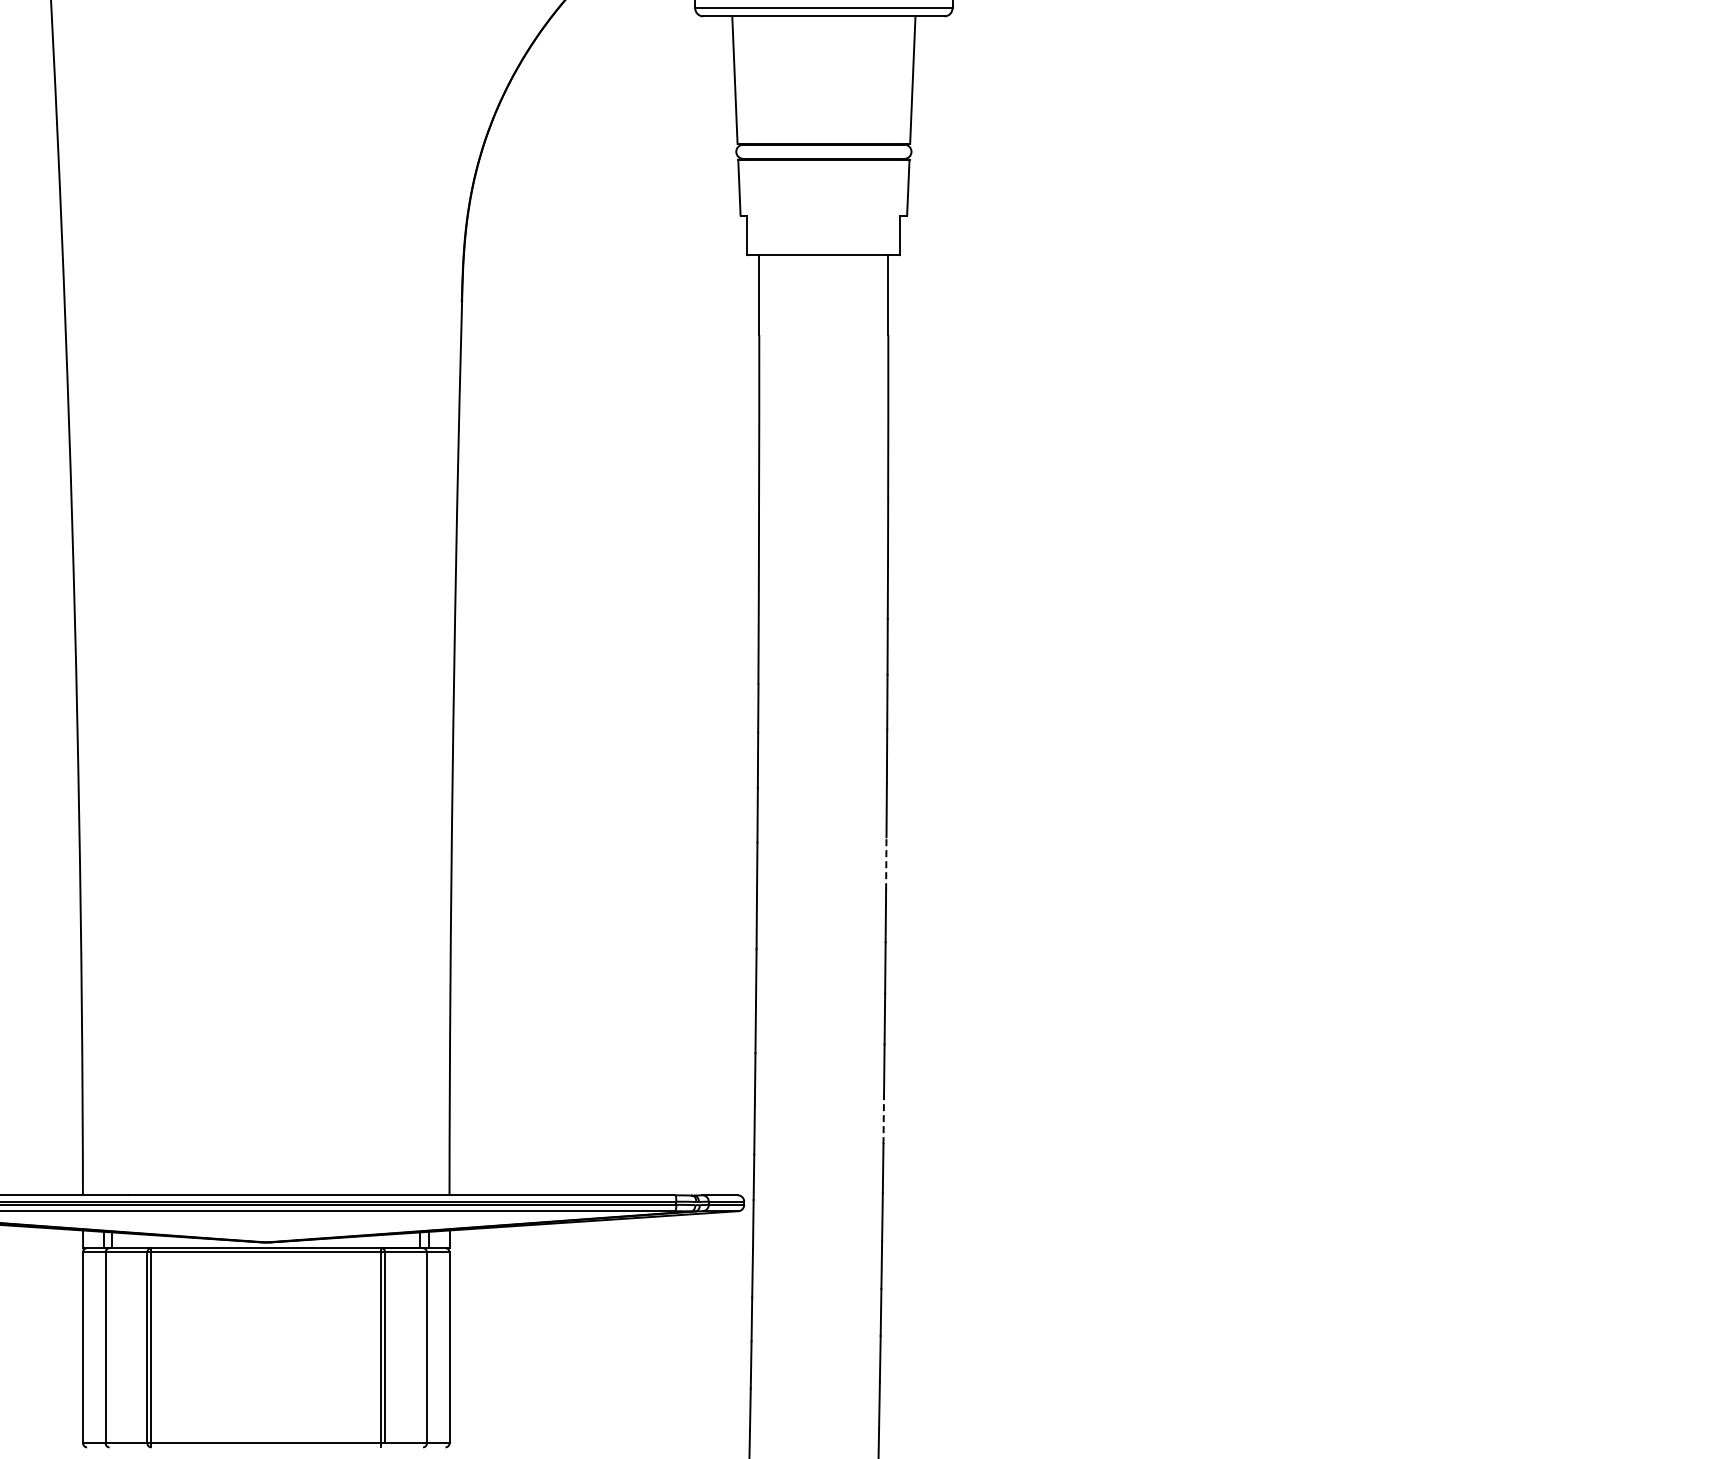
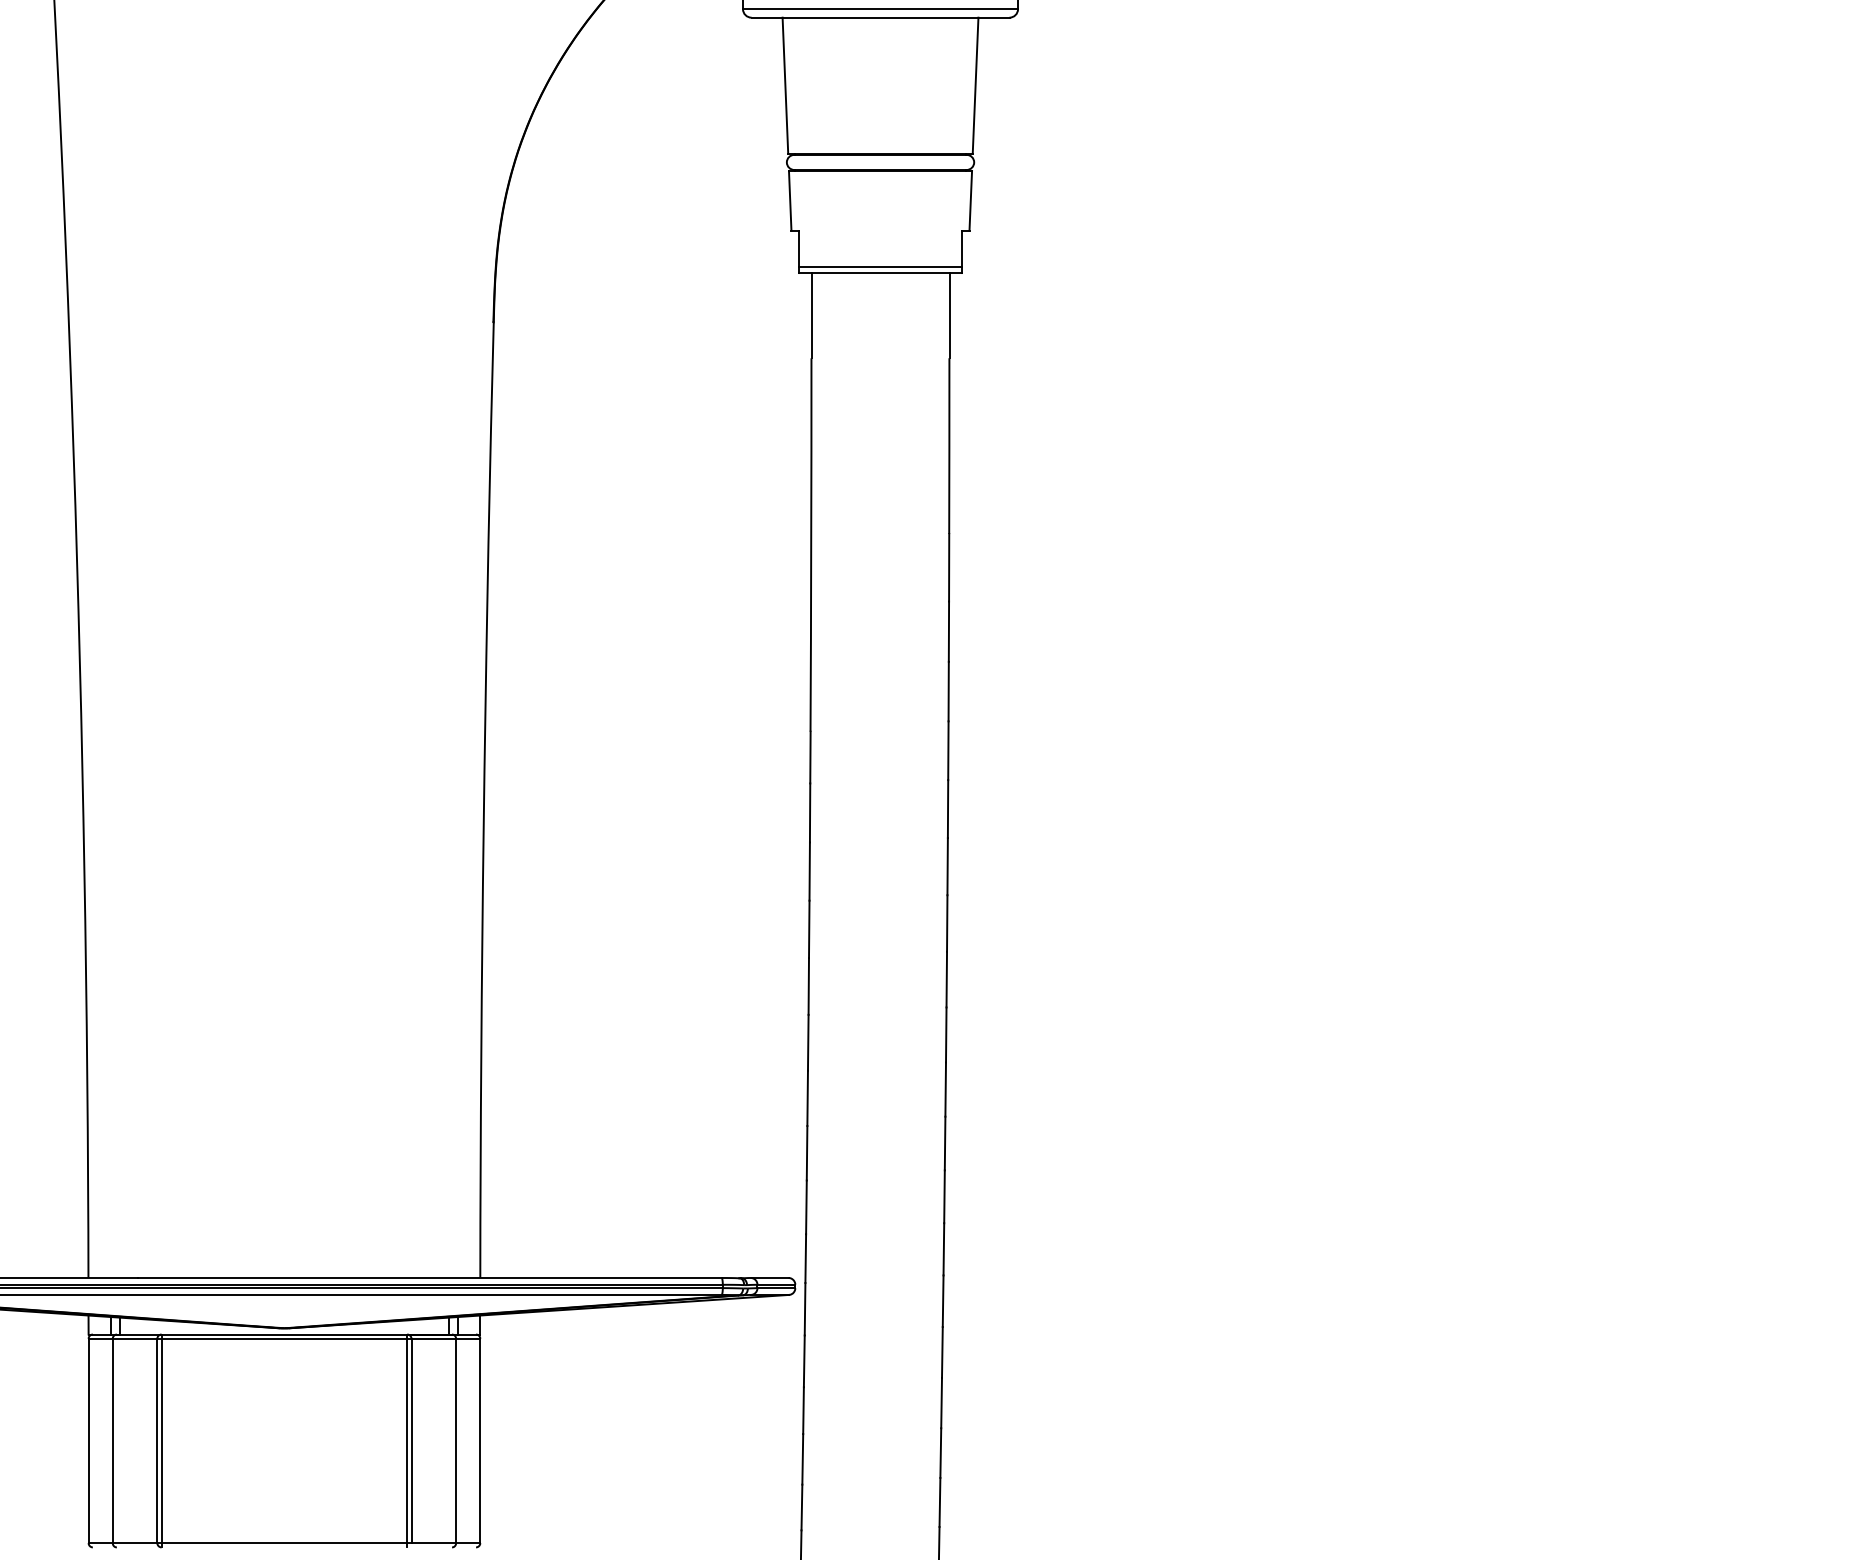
line: (823, 249) -> (880, 266), added
line: (886, 863) -> (947, 923), dashed -> solid
line: (883, 1119) -> (944, 1196), dashed -> solid

